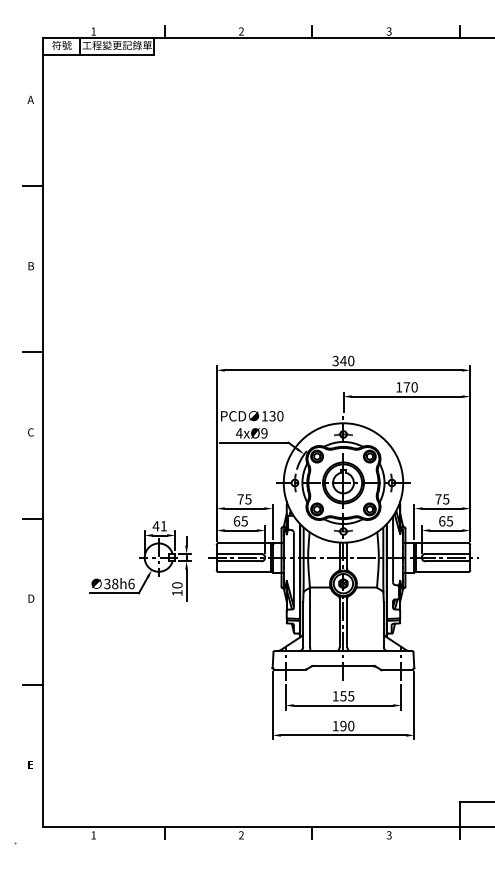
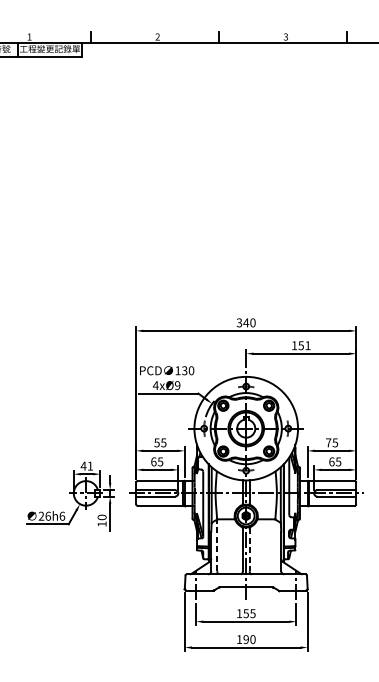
text: (410, 387) -> (304, 345), 170 -> 151
text: (240, 499) -> (156, 442), 75 -> 55
text: (111, 583) -> (45, 515), 38h6 -> 26h6
line: (310, 617) -> (217, 545), solid -> dashed
line: (347, 622) -> (249, 549), solid -> dashed

